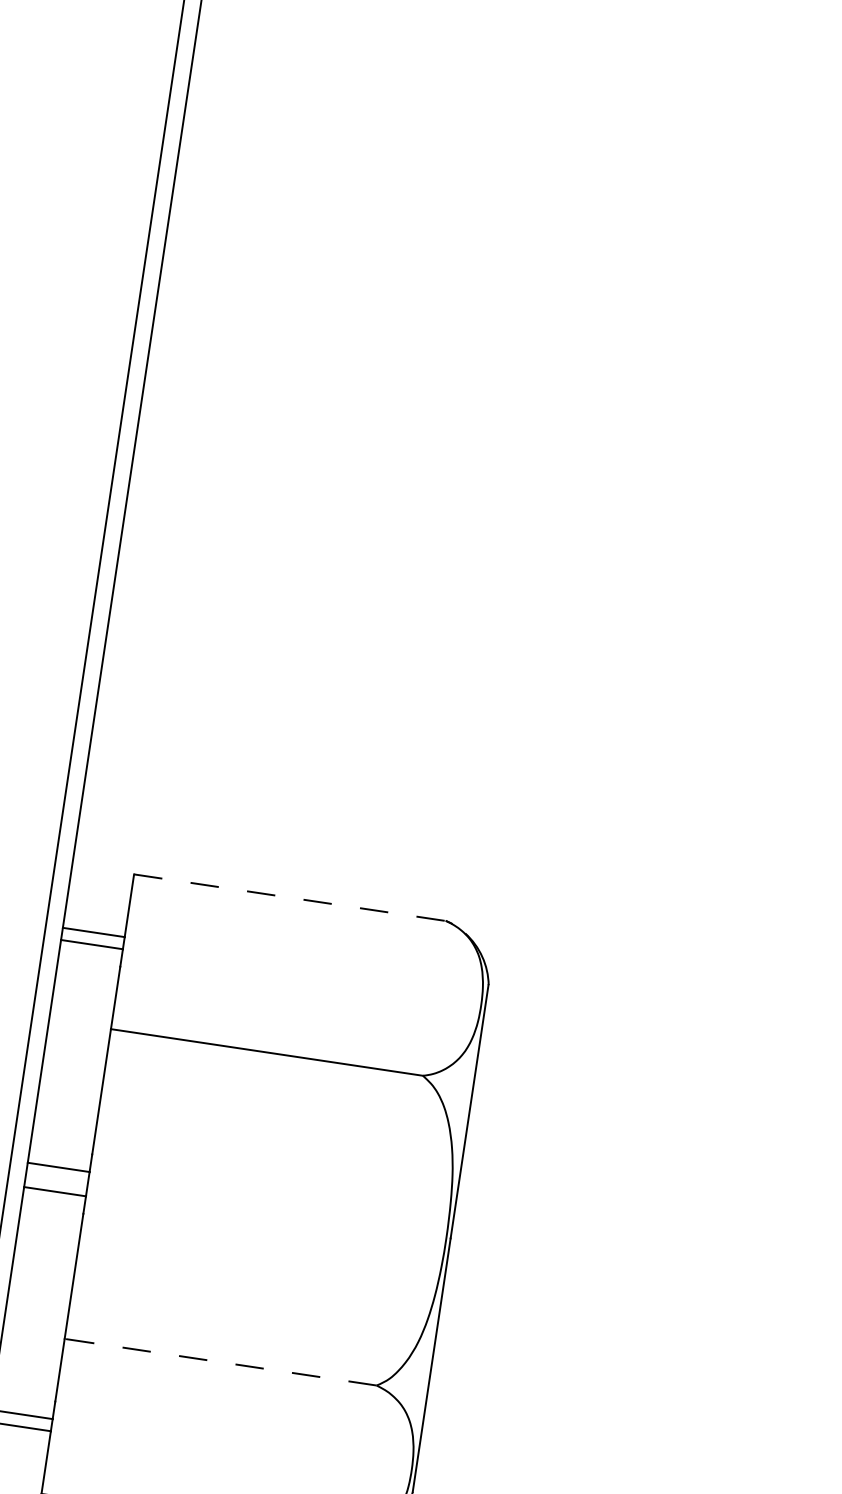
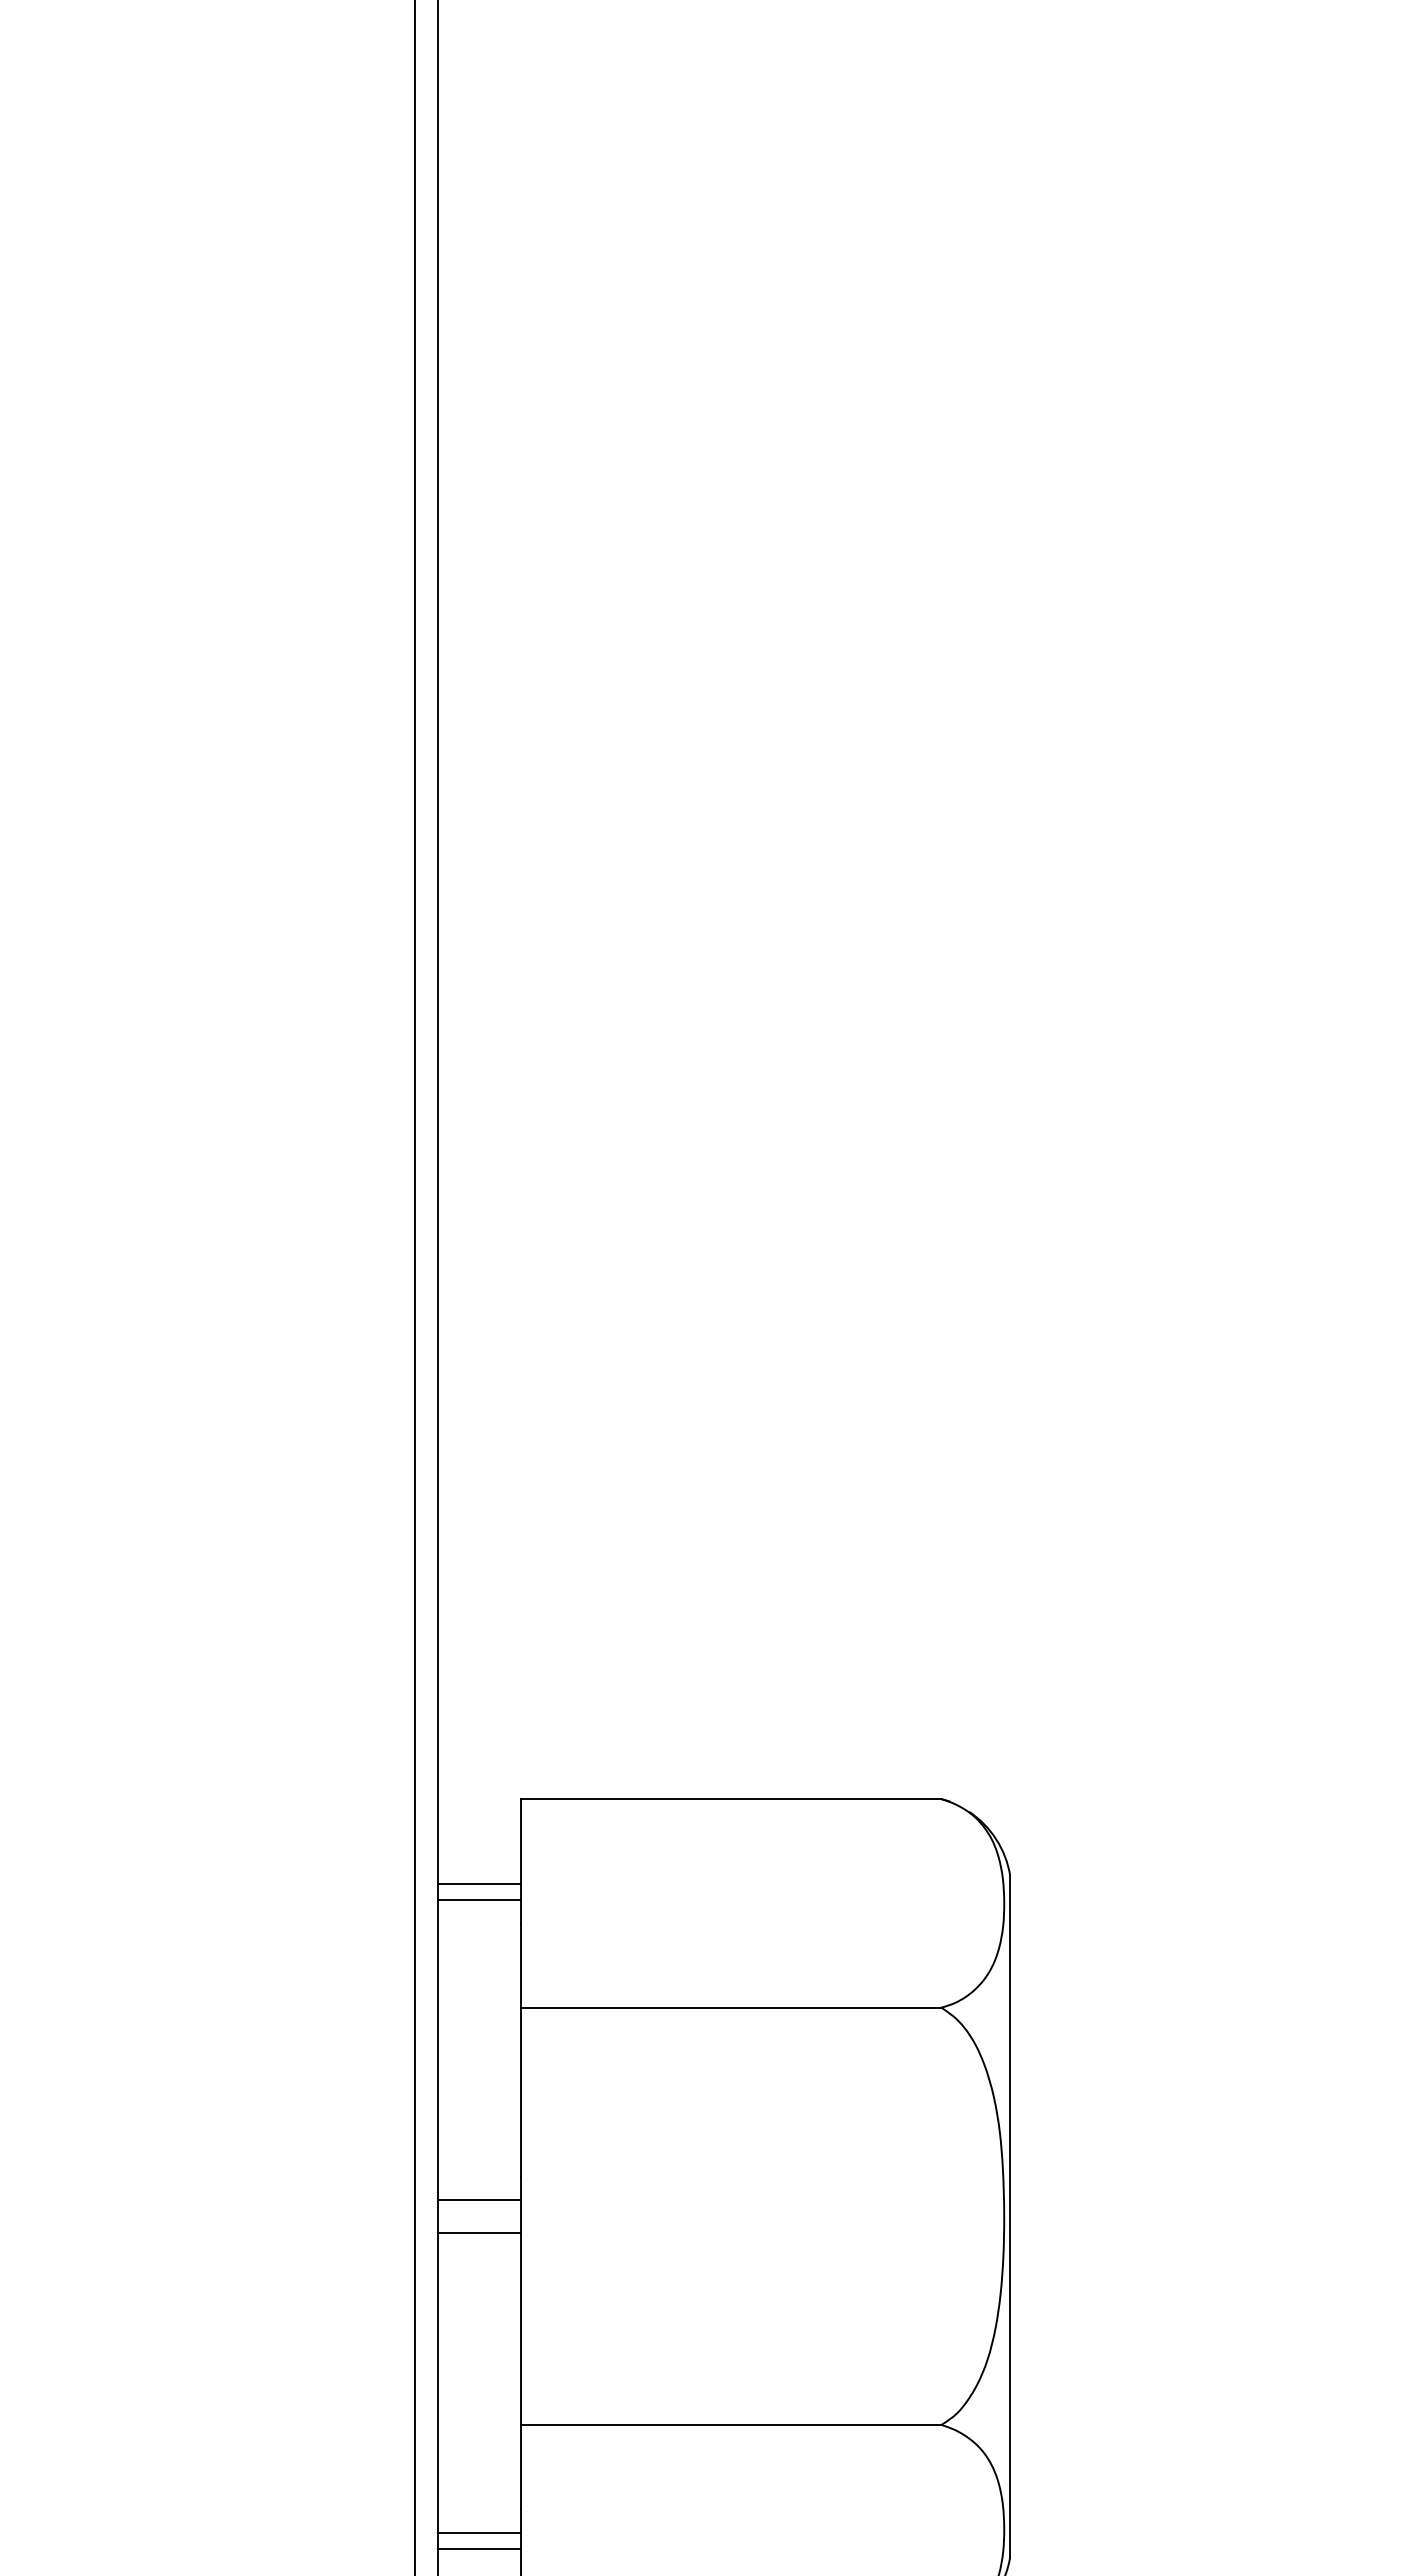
line: (290, 897) -> (731, 1799), dashed -> solid
line: (220, 1361) -> (730, 2424), dashed -> solid

